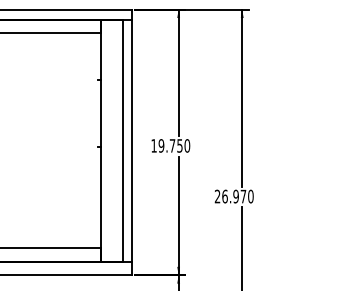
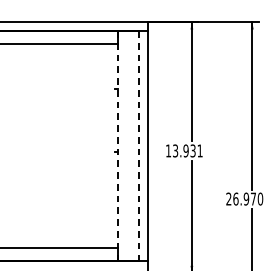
line: (100, 141) -> (117, 146), solid -> dashed
line: (122, 141) -> (138, 146), solid -> dashed
text: (174, 145) -> (187, 150), 19.750 -> 13.931

